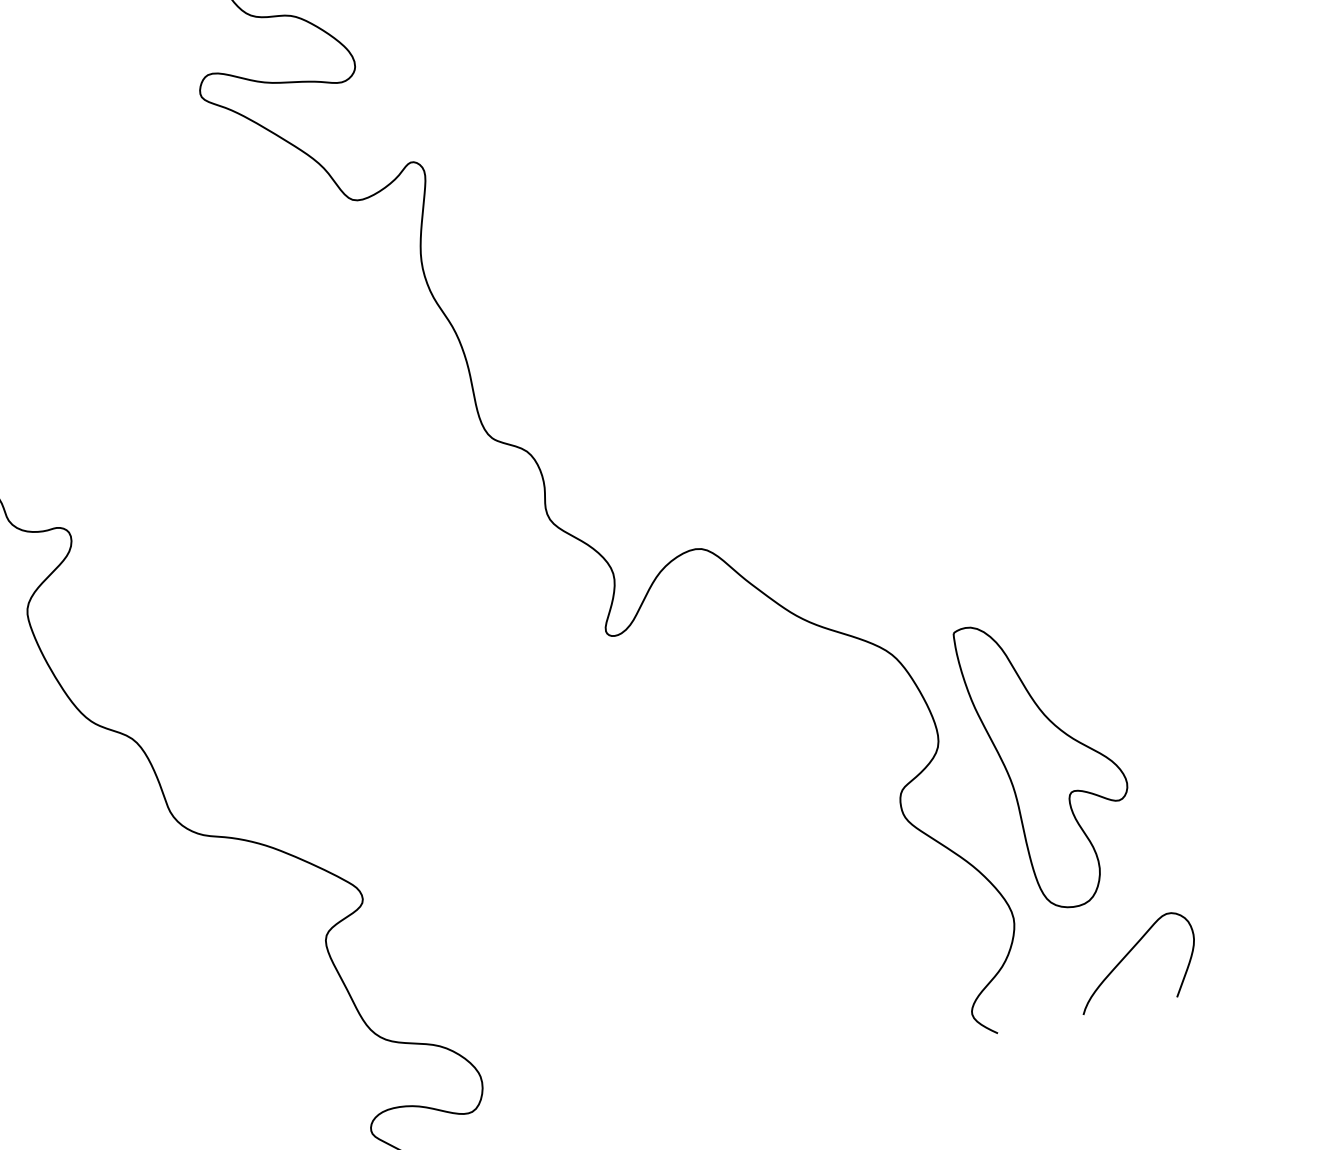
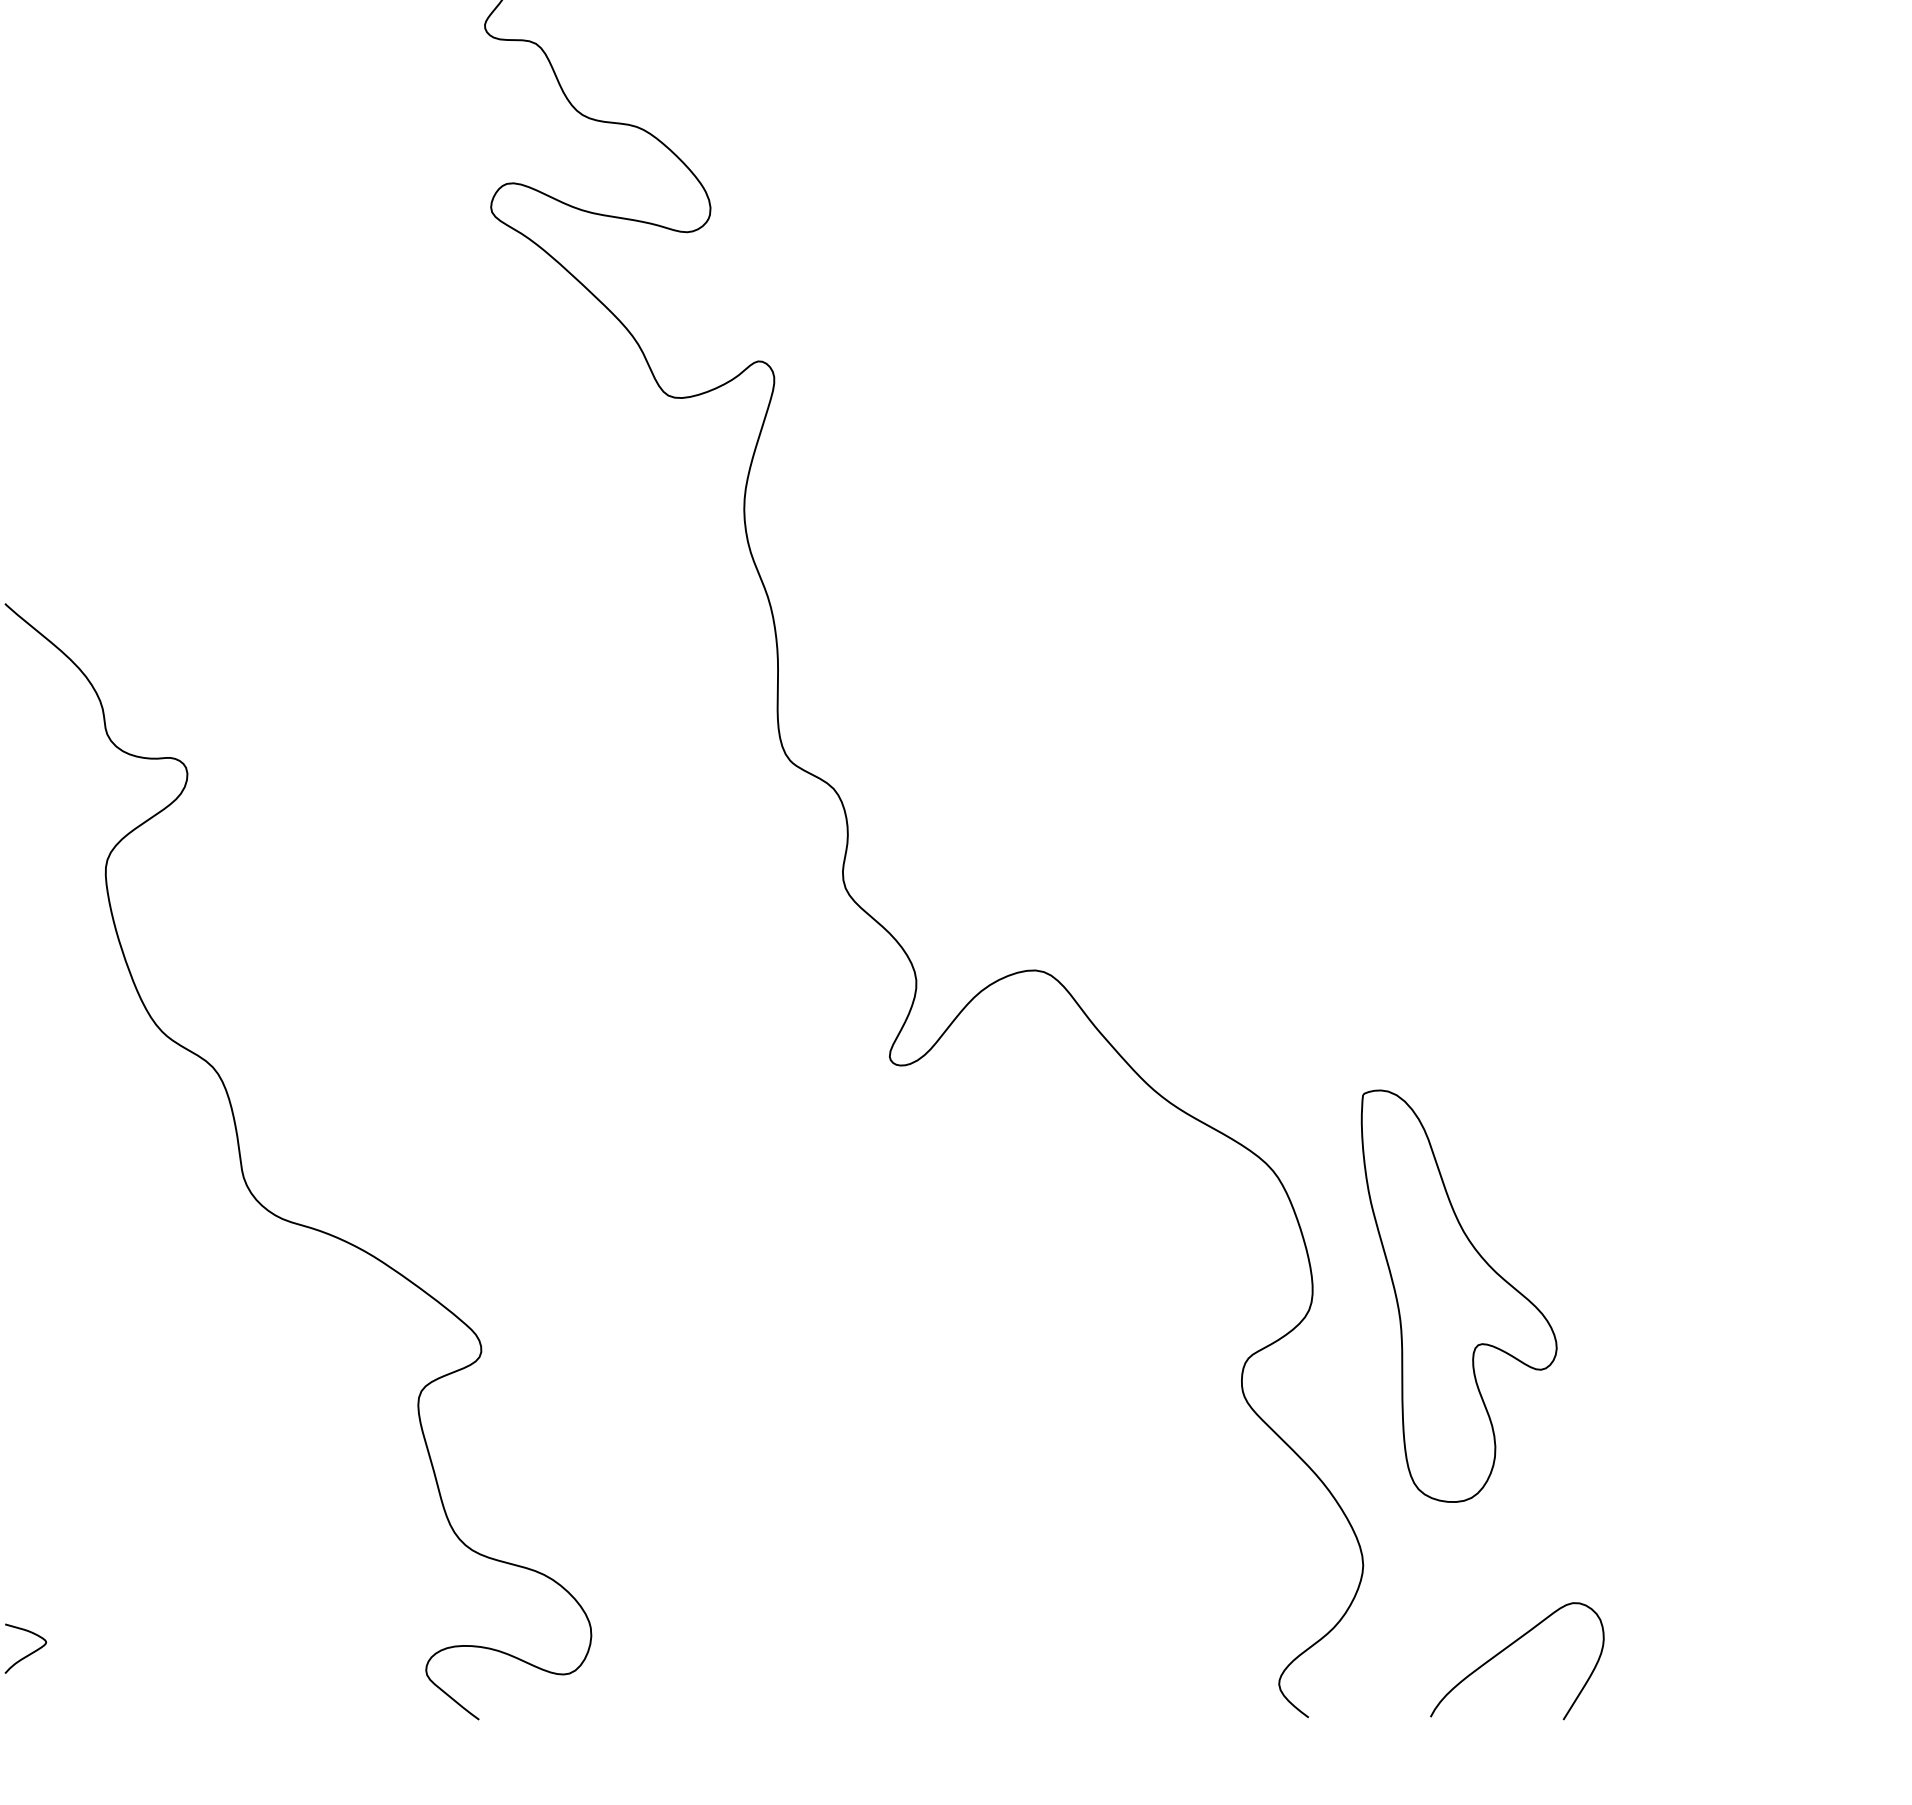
part: (1050, 760) -> (1458, 1295), moved

